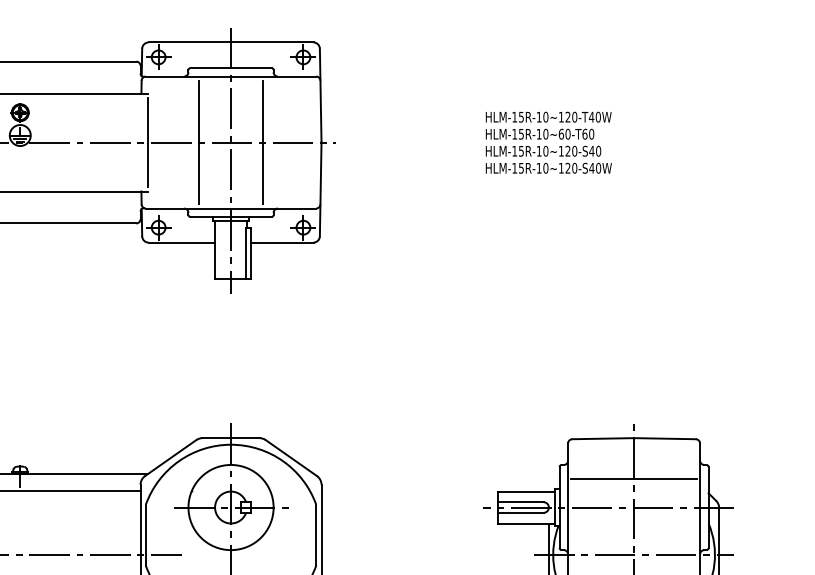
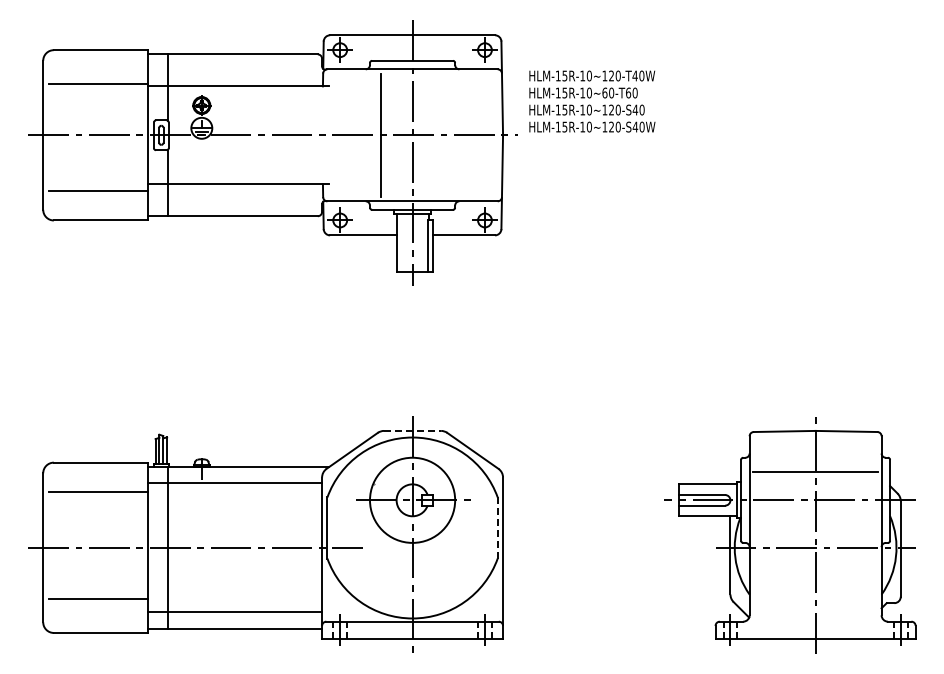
line: (147, 142) -> (329, 135), removed
line: (262, 142) -> (444, 135), removed
text: (548, 142) -> (592, 101), moved
line: (230, 437) -> (412, 430), solid -> dashed
line: (315, 535) -> (497, 528), solid -> dashed

